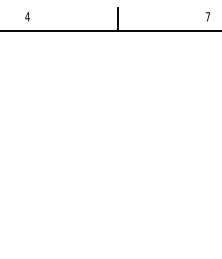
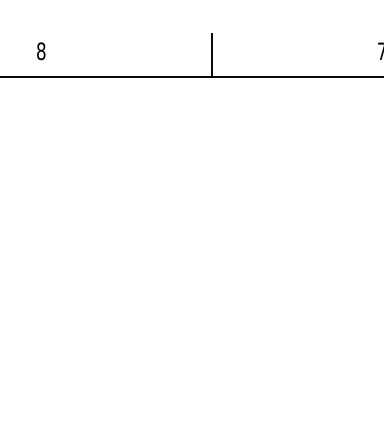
text: (27, 16) -> (41, 50), 4 -> 8

